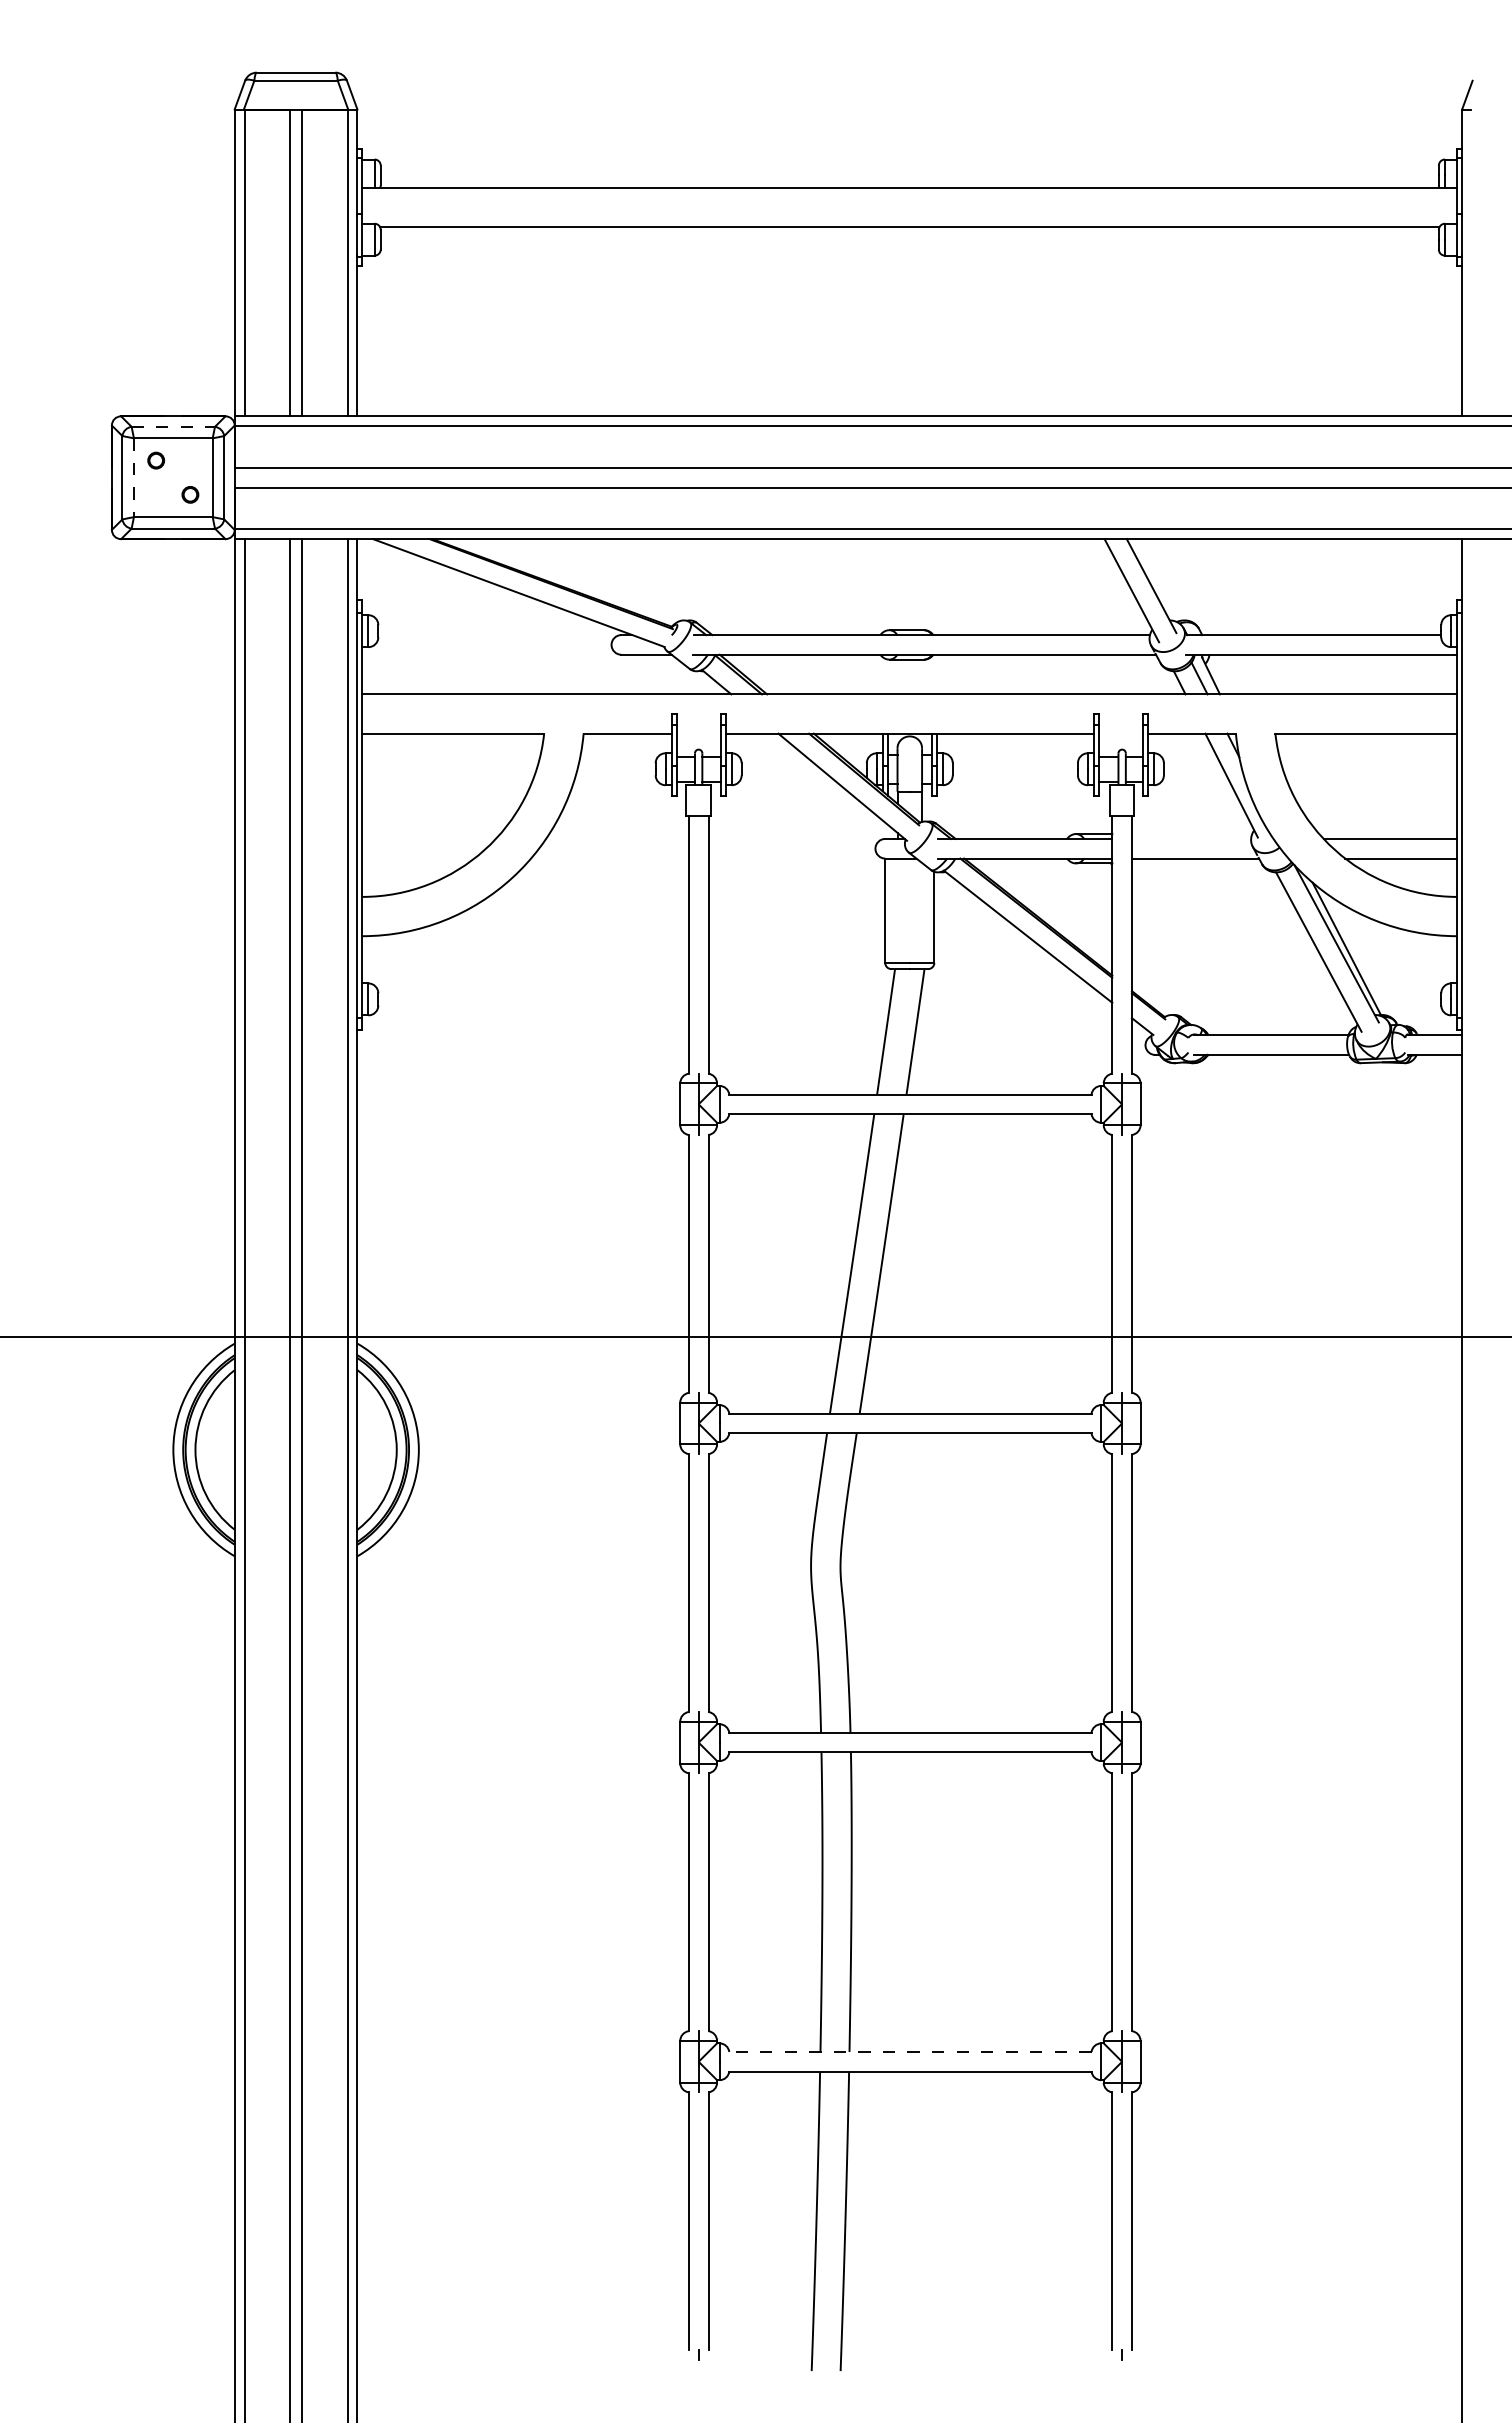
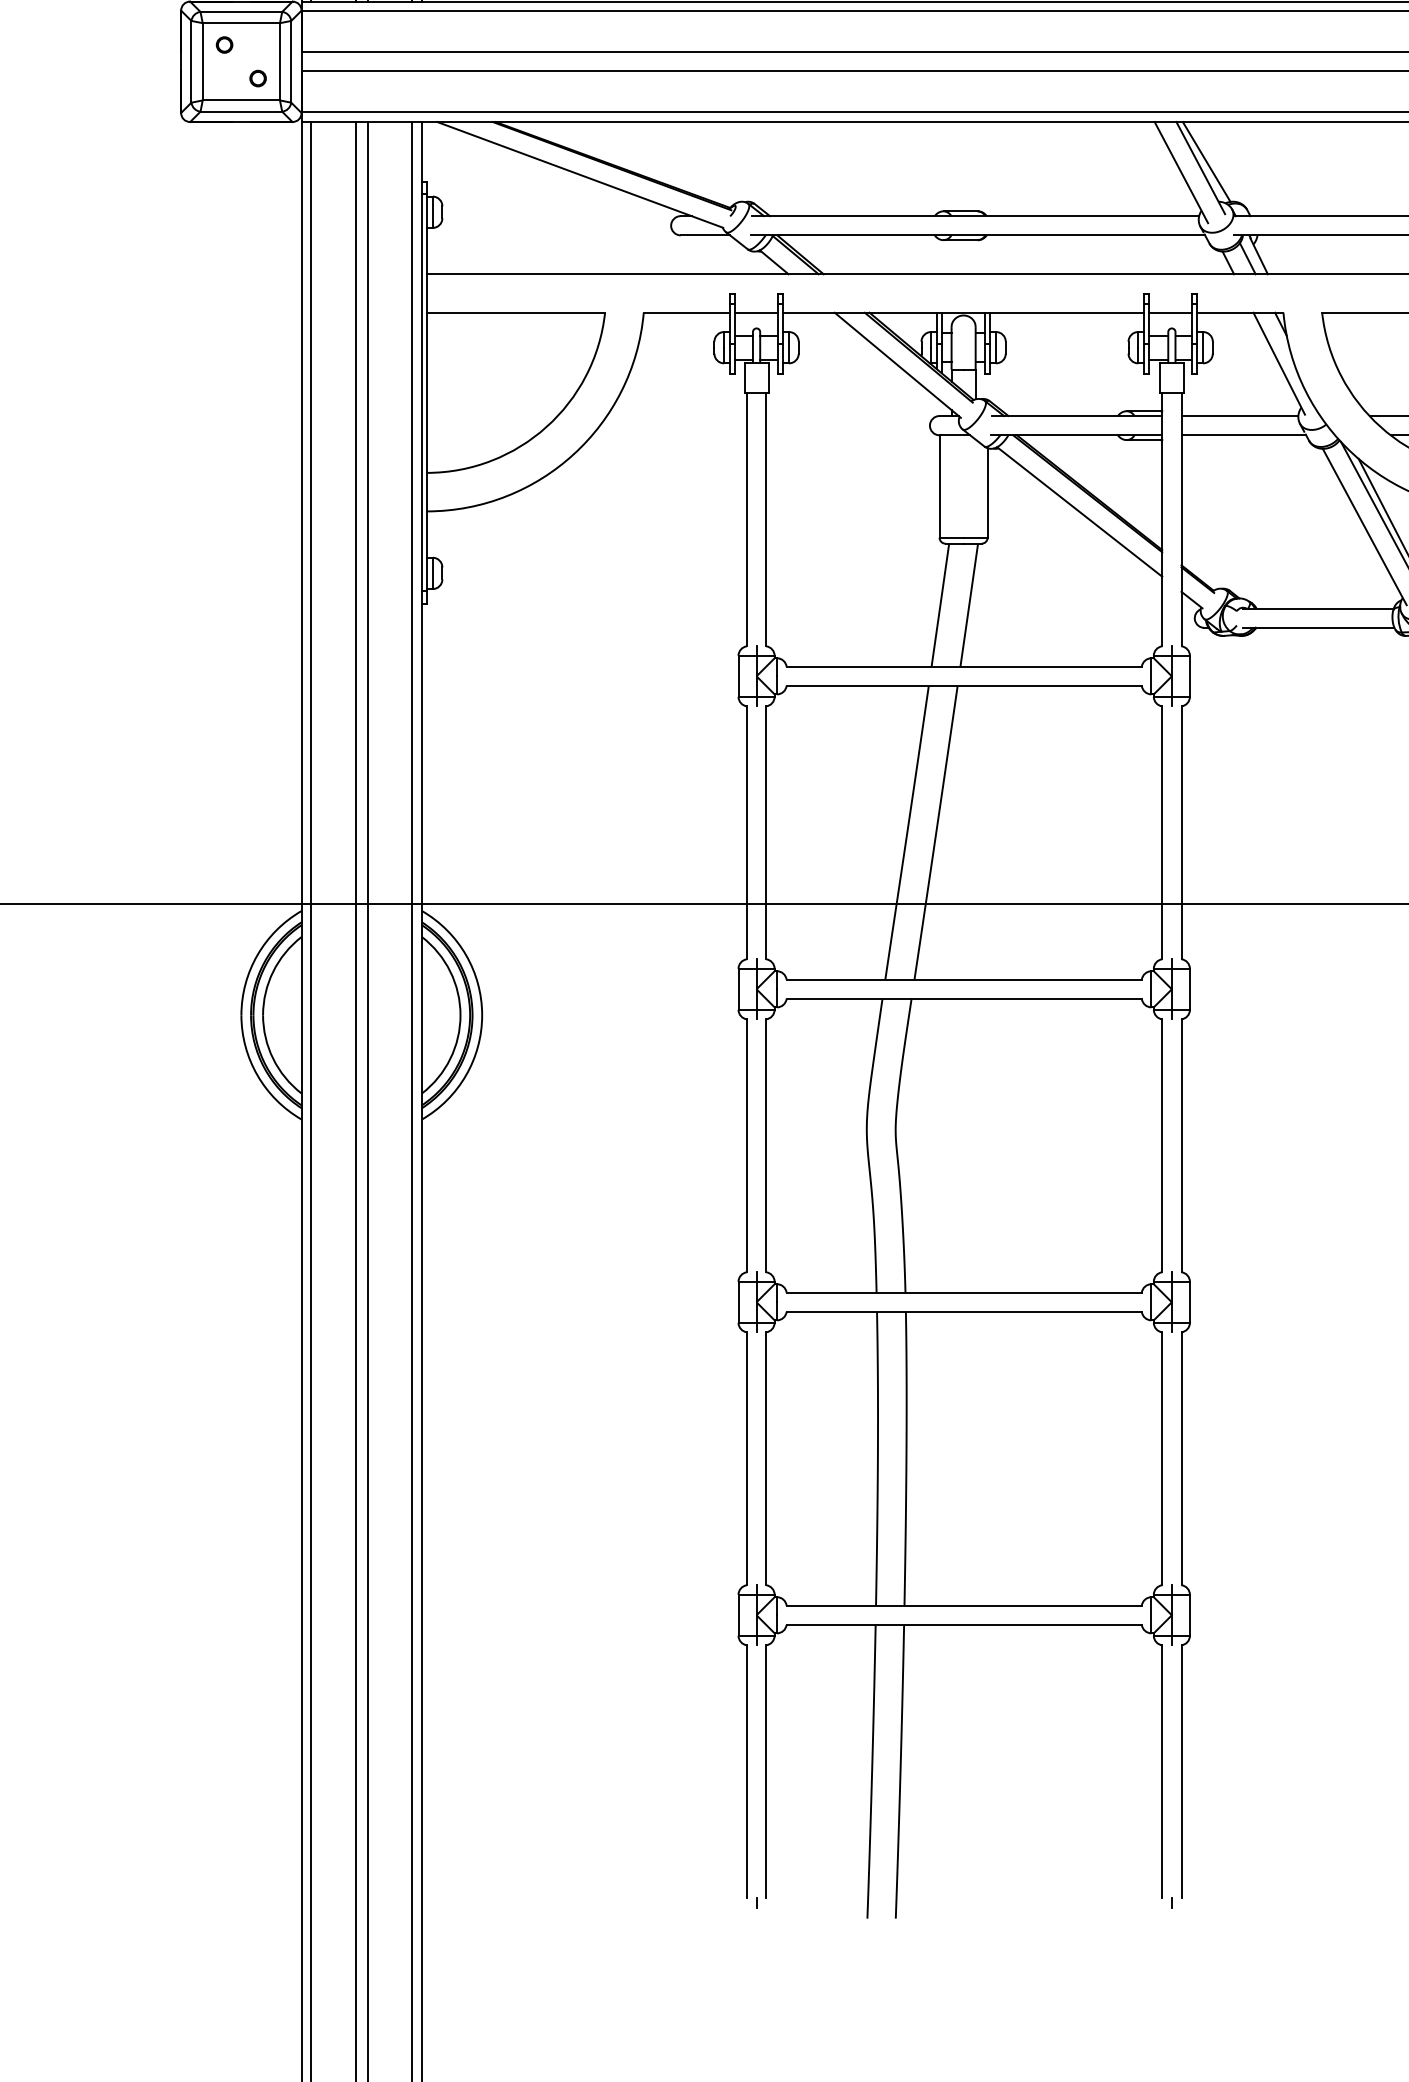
line: (173, 426) -> (241, 11), dashed -> solid
line: (133, 478) -> (202, 62), dashed -> solid
line: (1157, 579) -> (1206, 161), added
line: (698, 733) -> (756, 312), added
line: (1120, 733) -> (1170, 312), added
line: (1191, 838) -> (1239, 415), added
line: (909, 2051) -> (963, 1605), dashed -> solid

